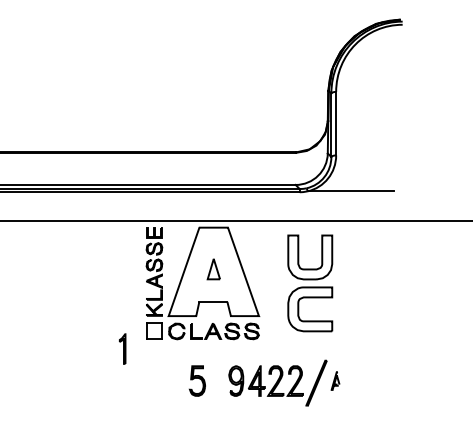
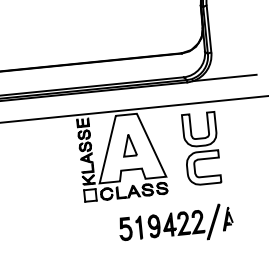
part: (213, 269) -> (129, 145), size x1.43
part: (122, 348) -> (138, 227), moved
part: (335, 380) -> (227, 218), size x1.67

